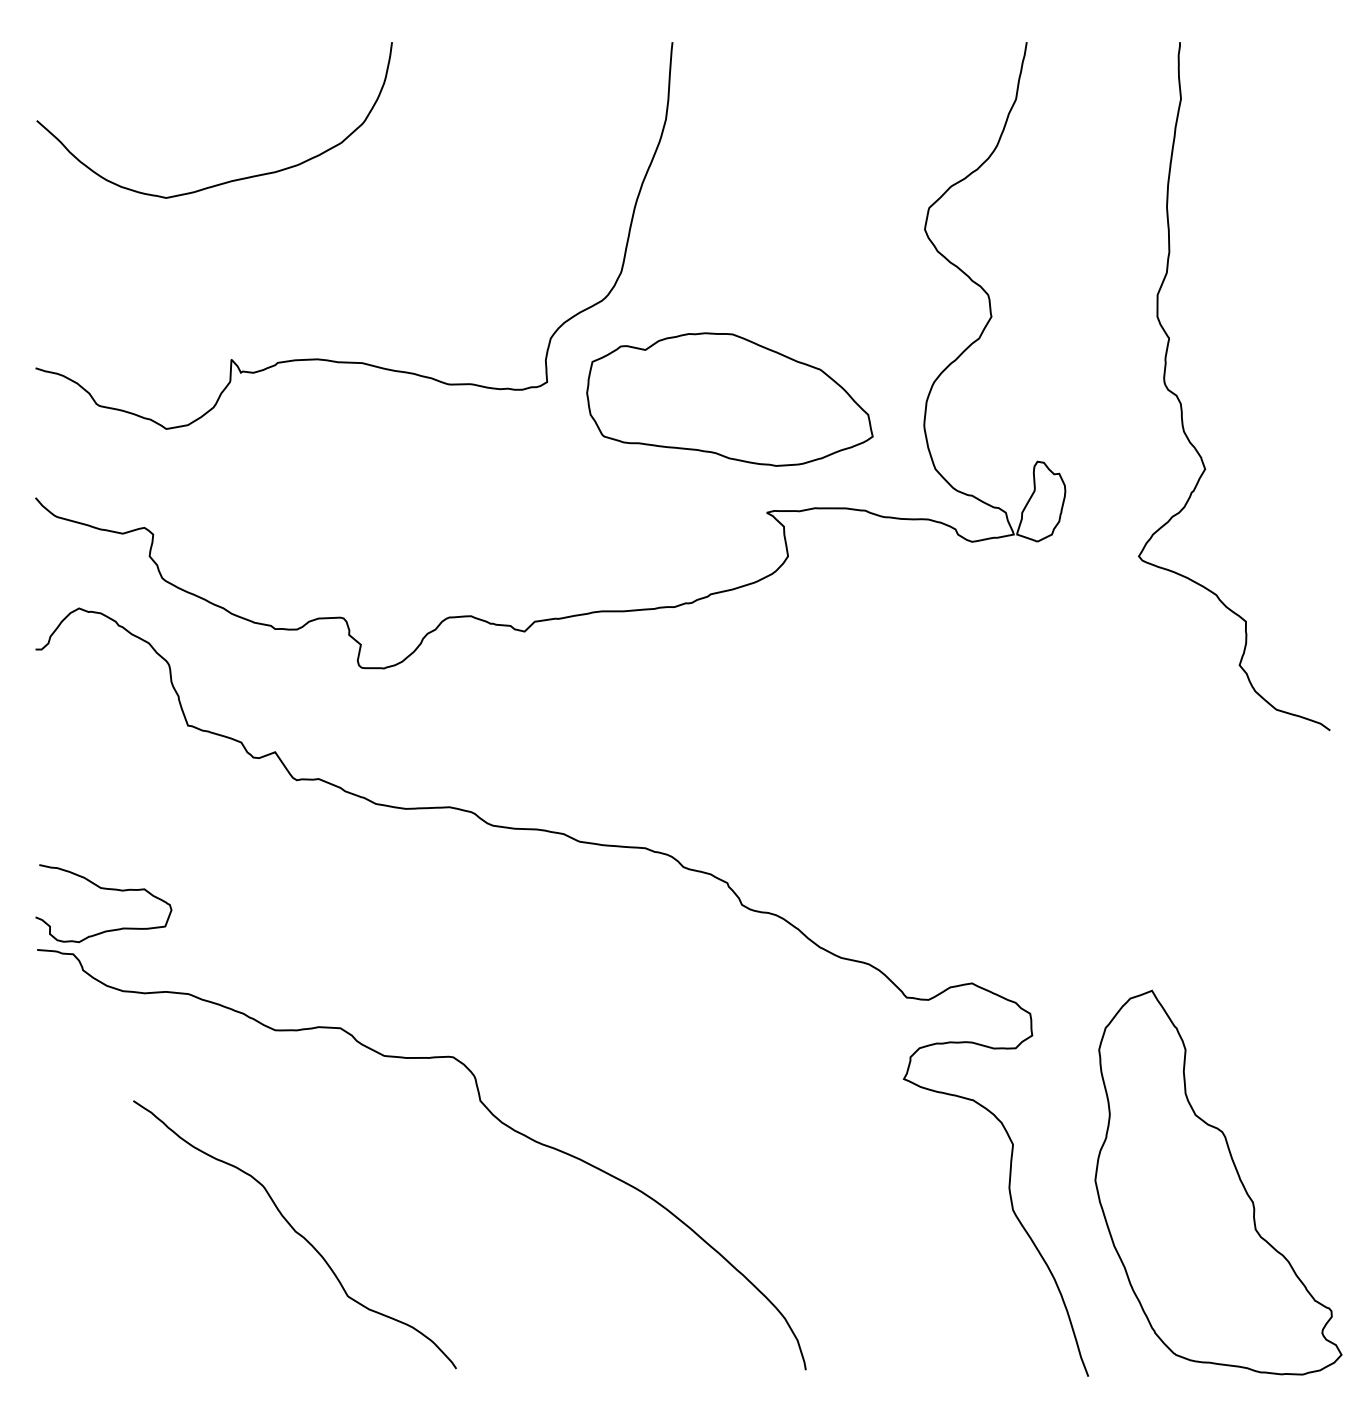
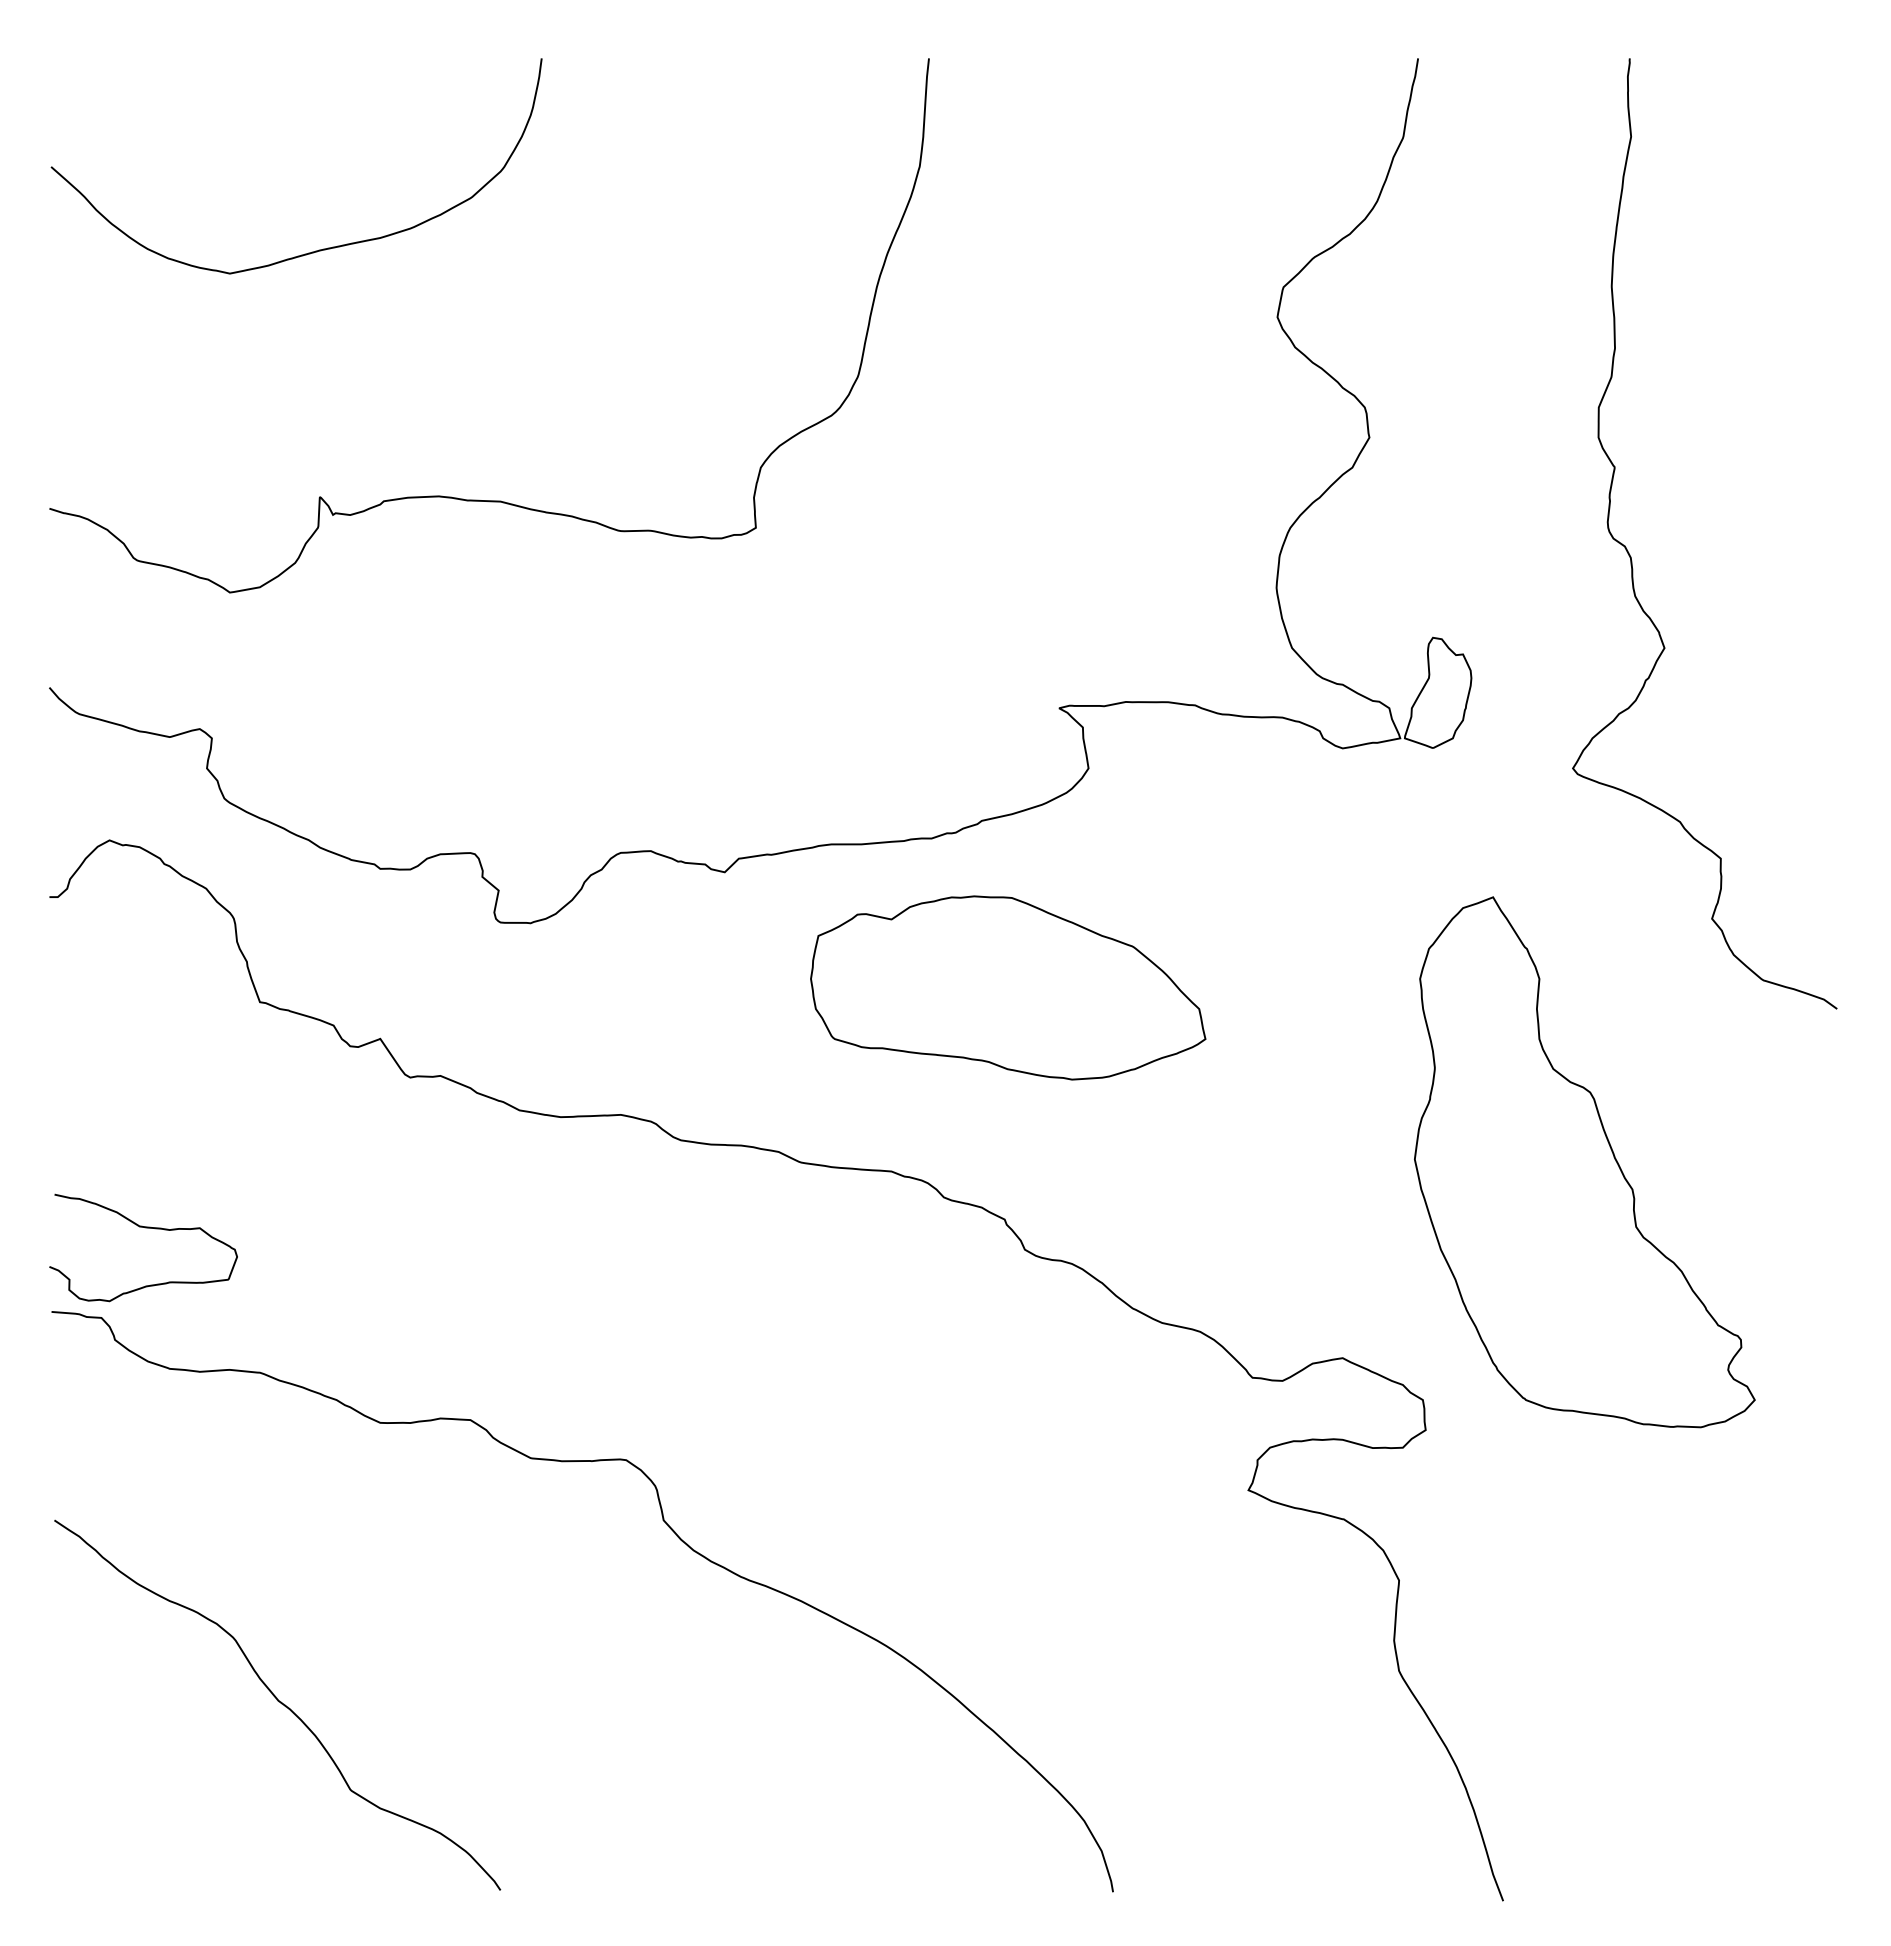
part: (730, 399) -> (1008, 987), moved
part: (1218, 1182) -> (1584, 1162), moved
curve: (296, 1232) -> (279, 1702), moved

